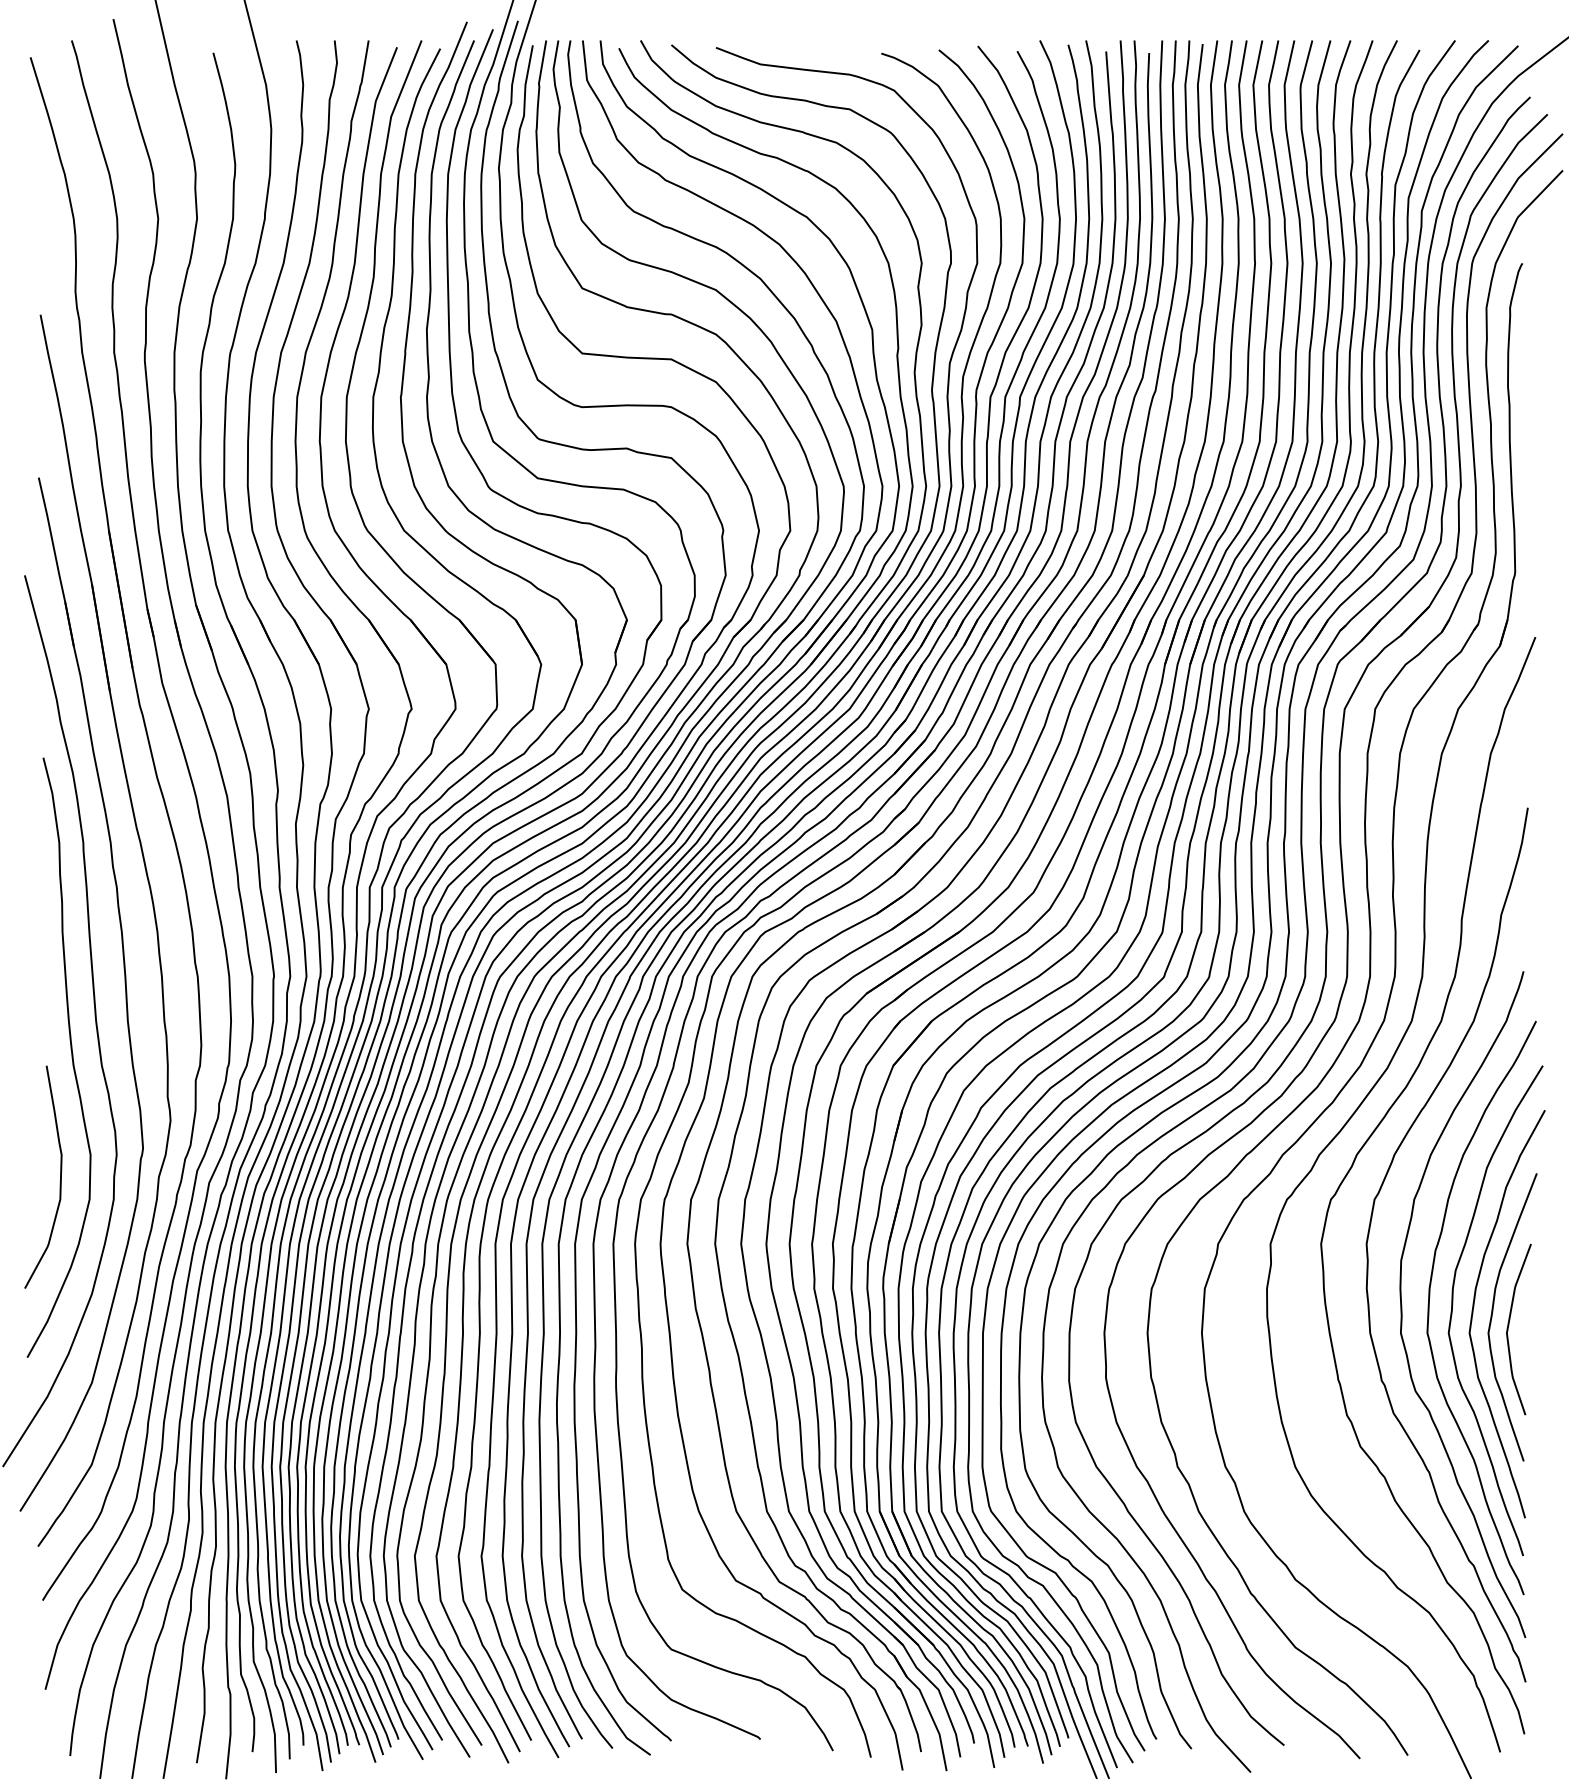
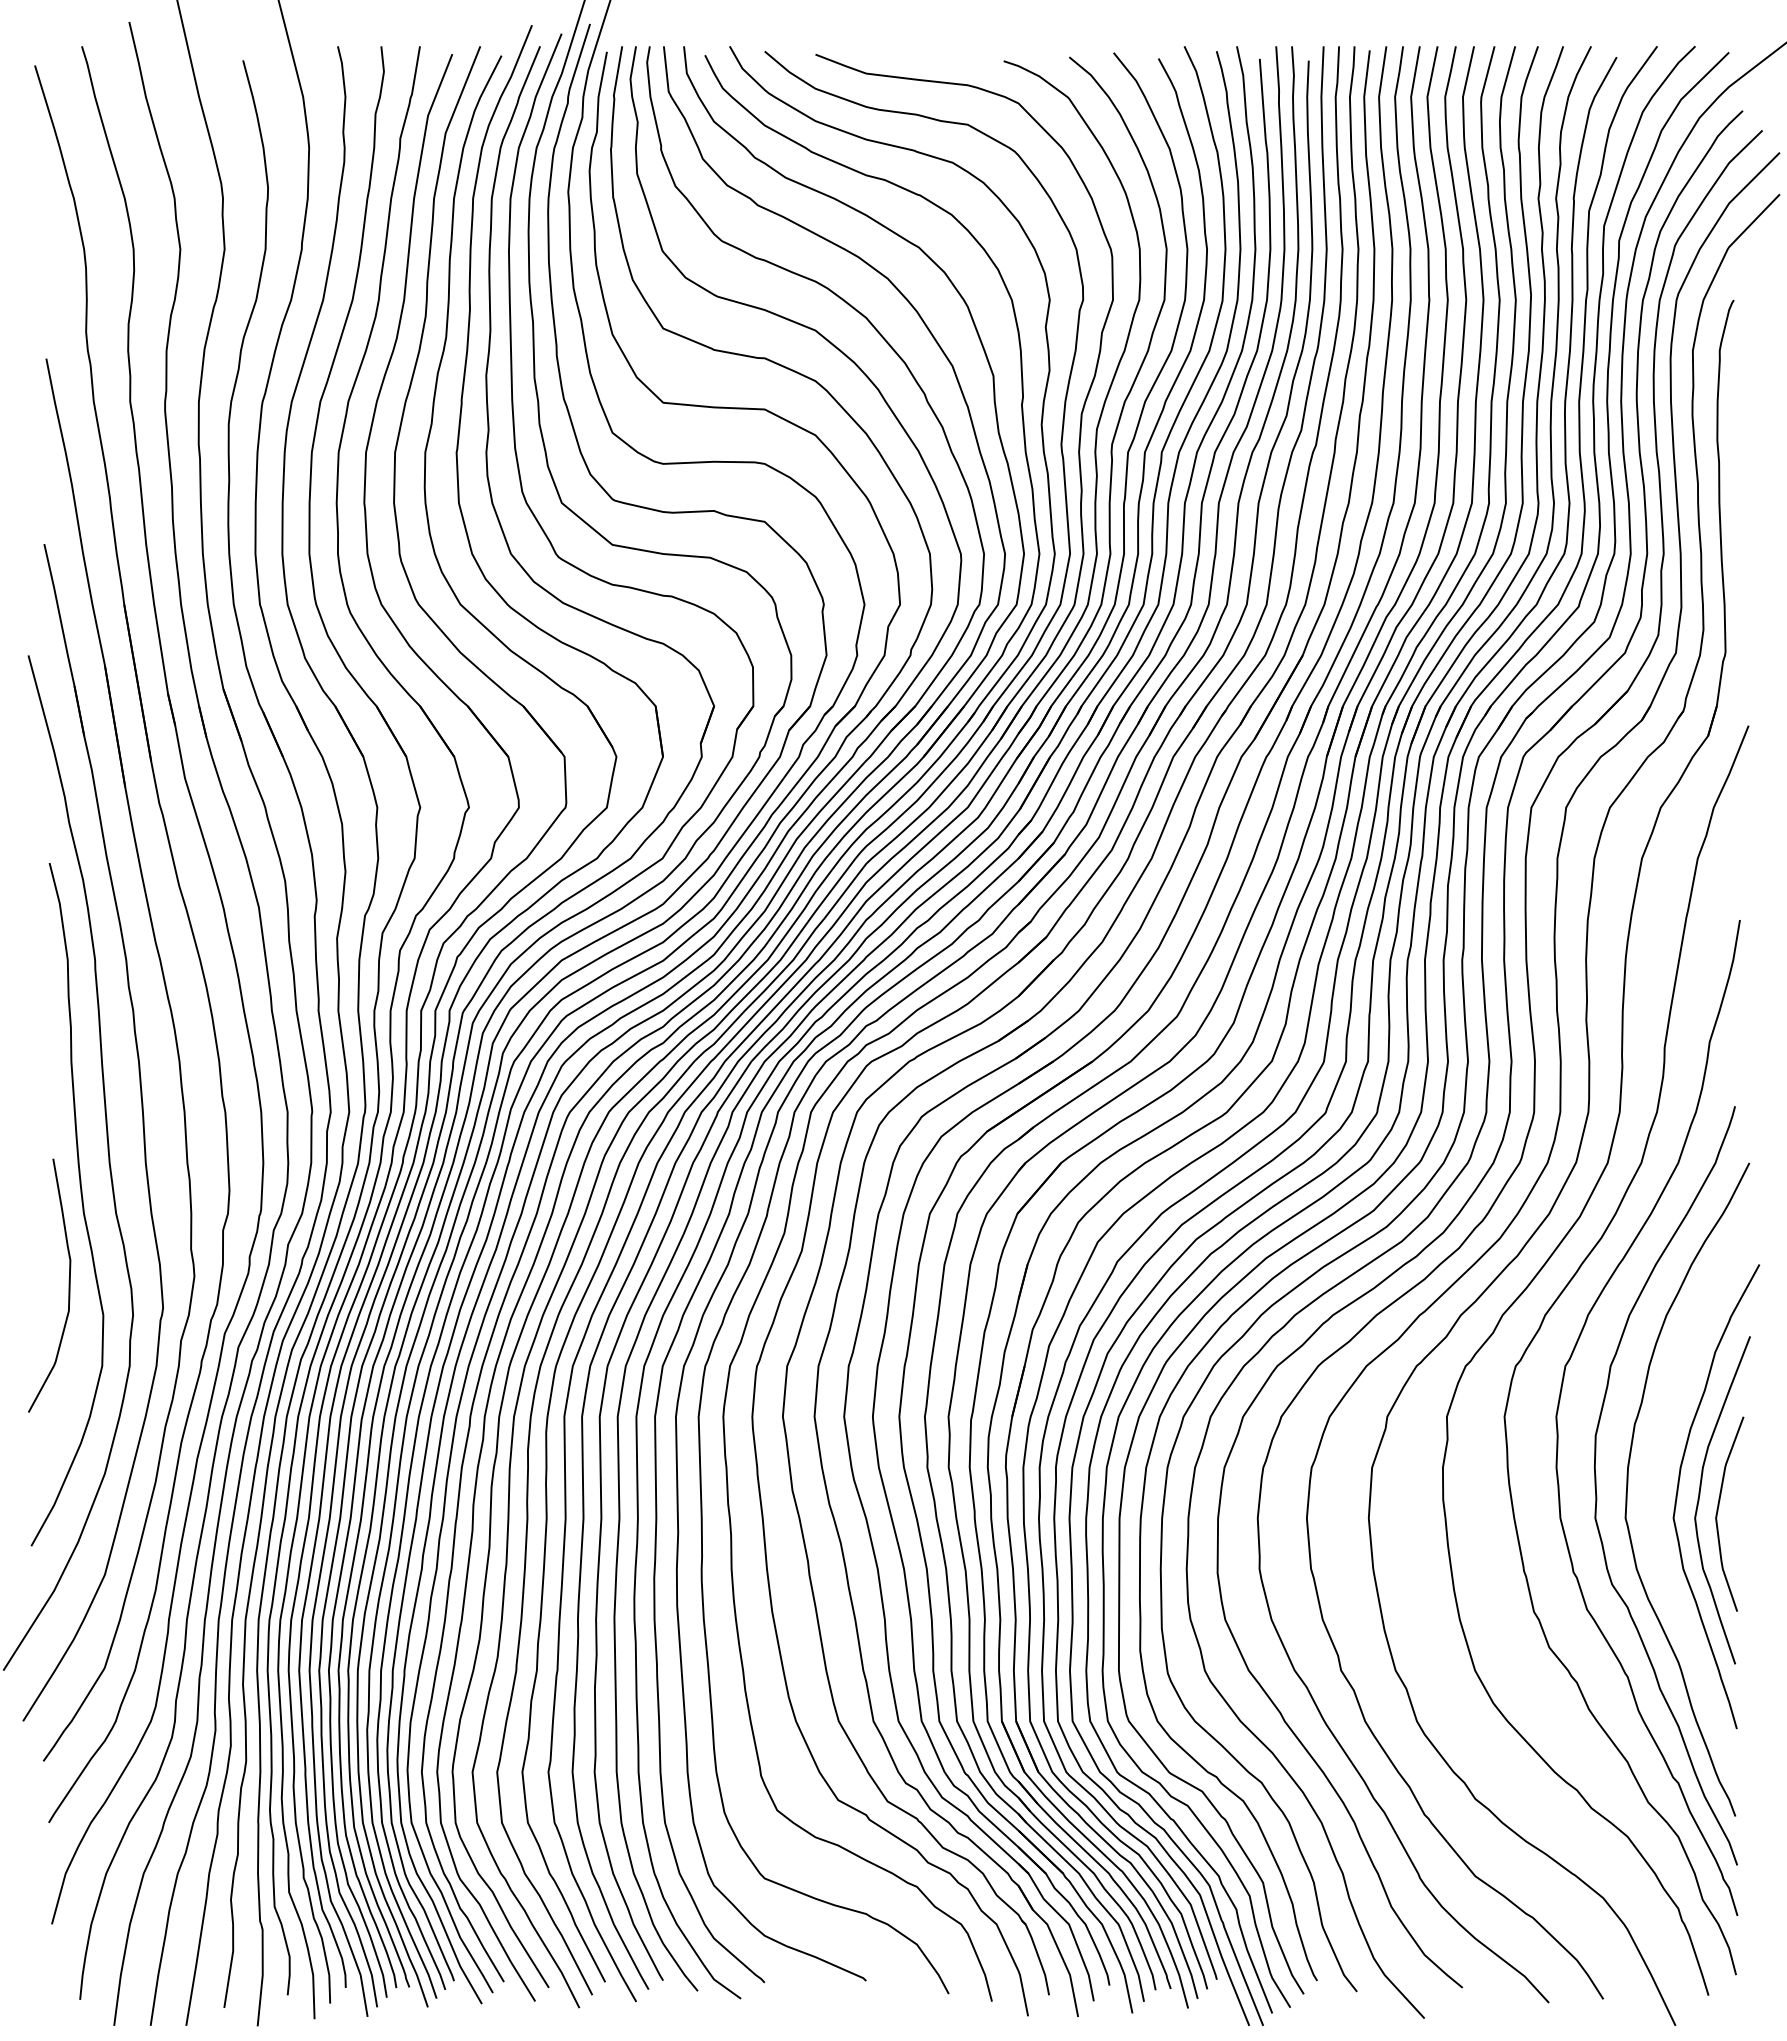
curve: (59, 1177) -> (68, 1285), moved
curve: (1452, 1310) -> (1654, 1492), removed

